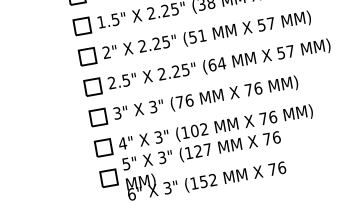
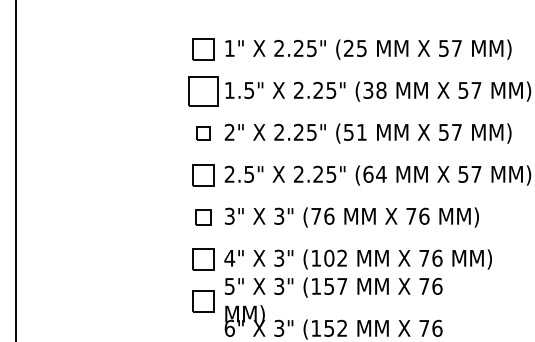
part: (82, 26) -> (203, 91), size x1.4
part: (87, 56) -> (203, 133), size x0.6
part: (98, 117) -> (203, 217), size x0.7
text: (197, 150) -> (328, 285), (127 -> (157

